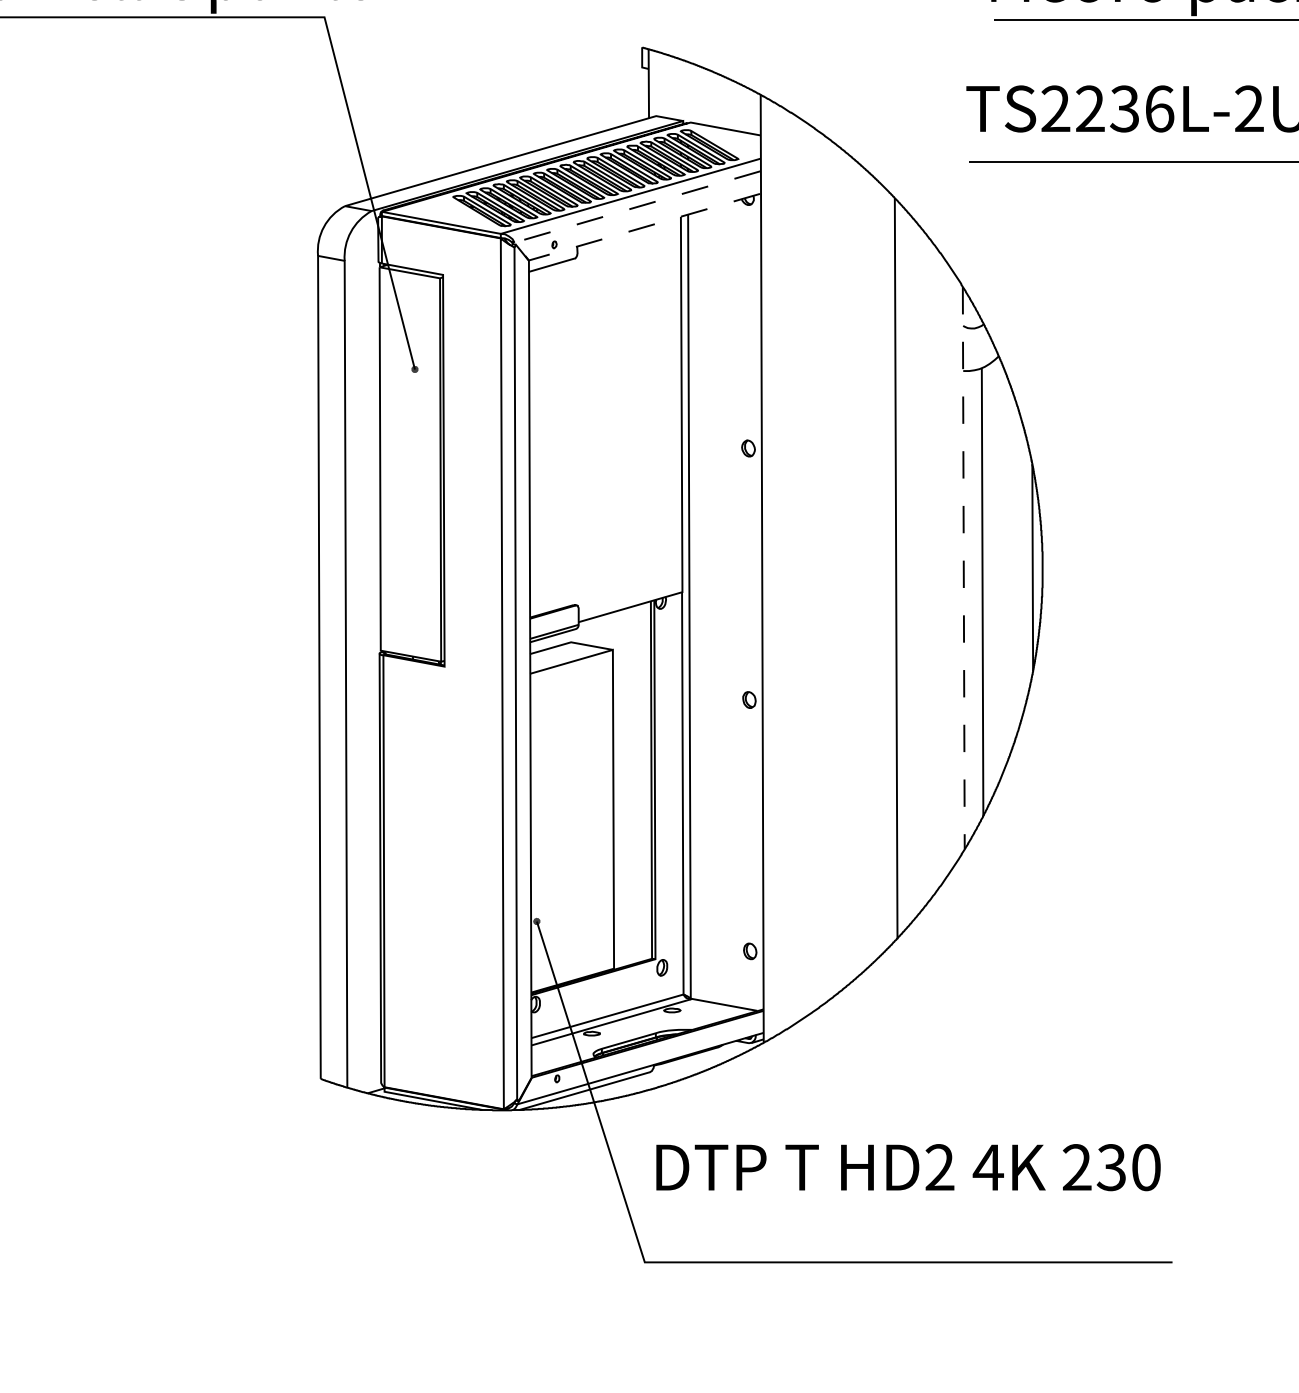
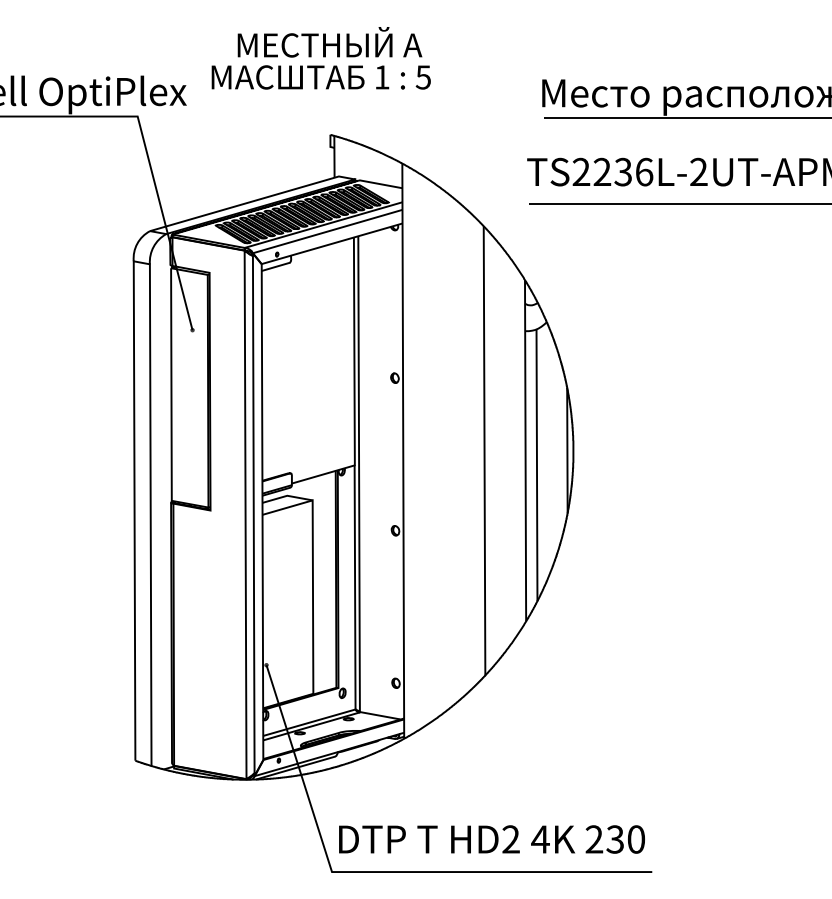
line: (517, 246) -> (254, 255), dashed -> solid
line: (963, 567) -> (525, 450), dashed -> solid
text: (907, 1167) -> (491, 839), moved

